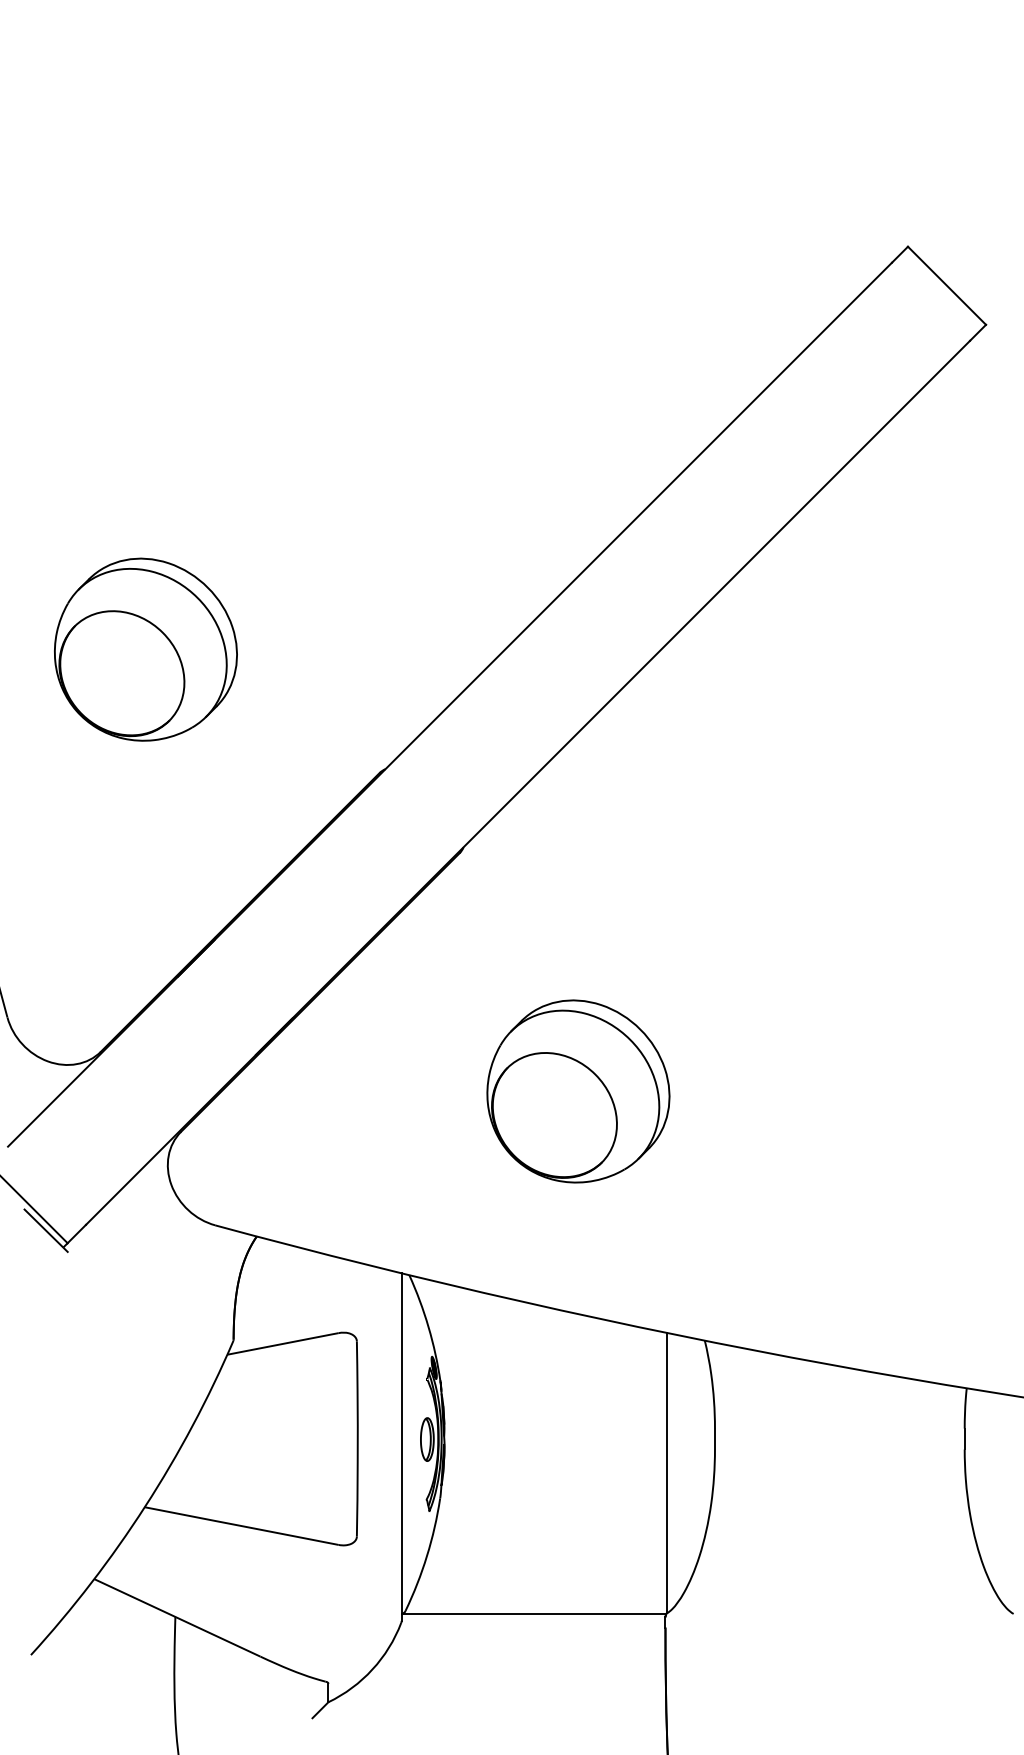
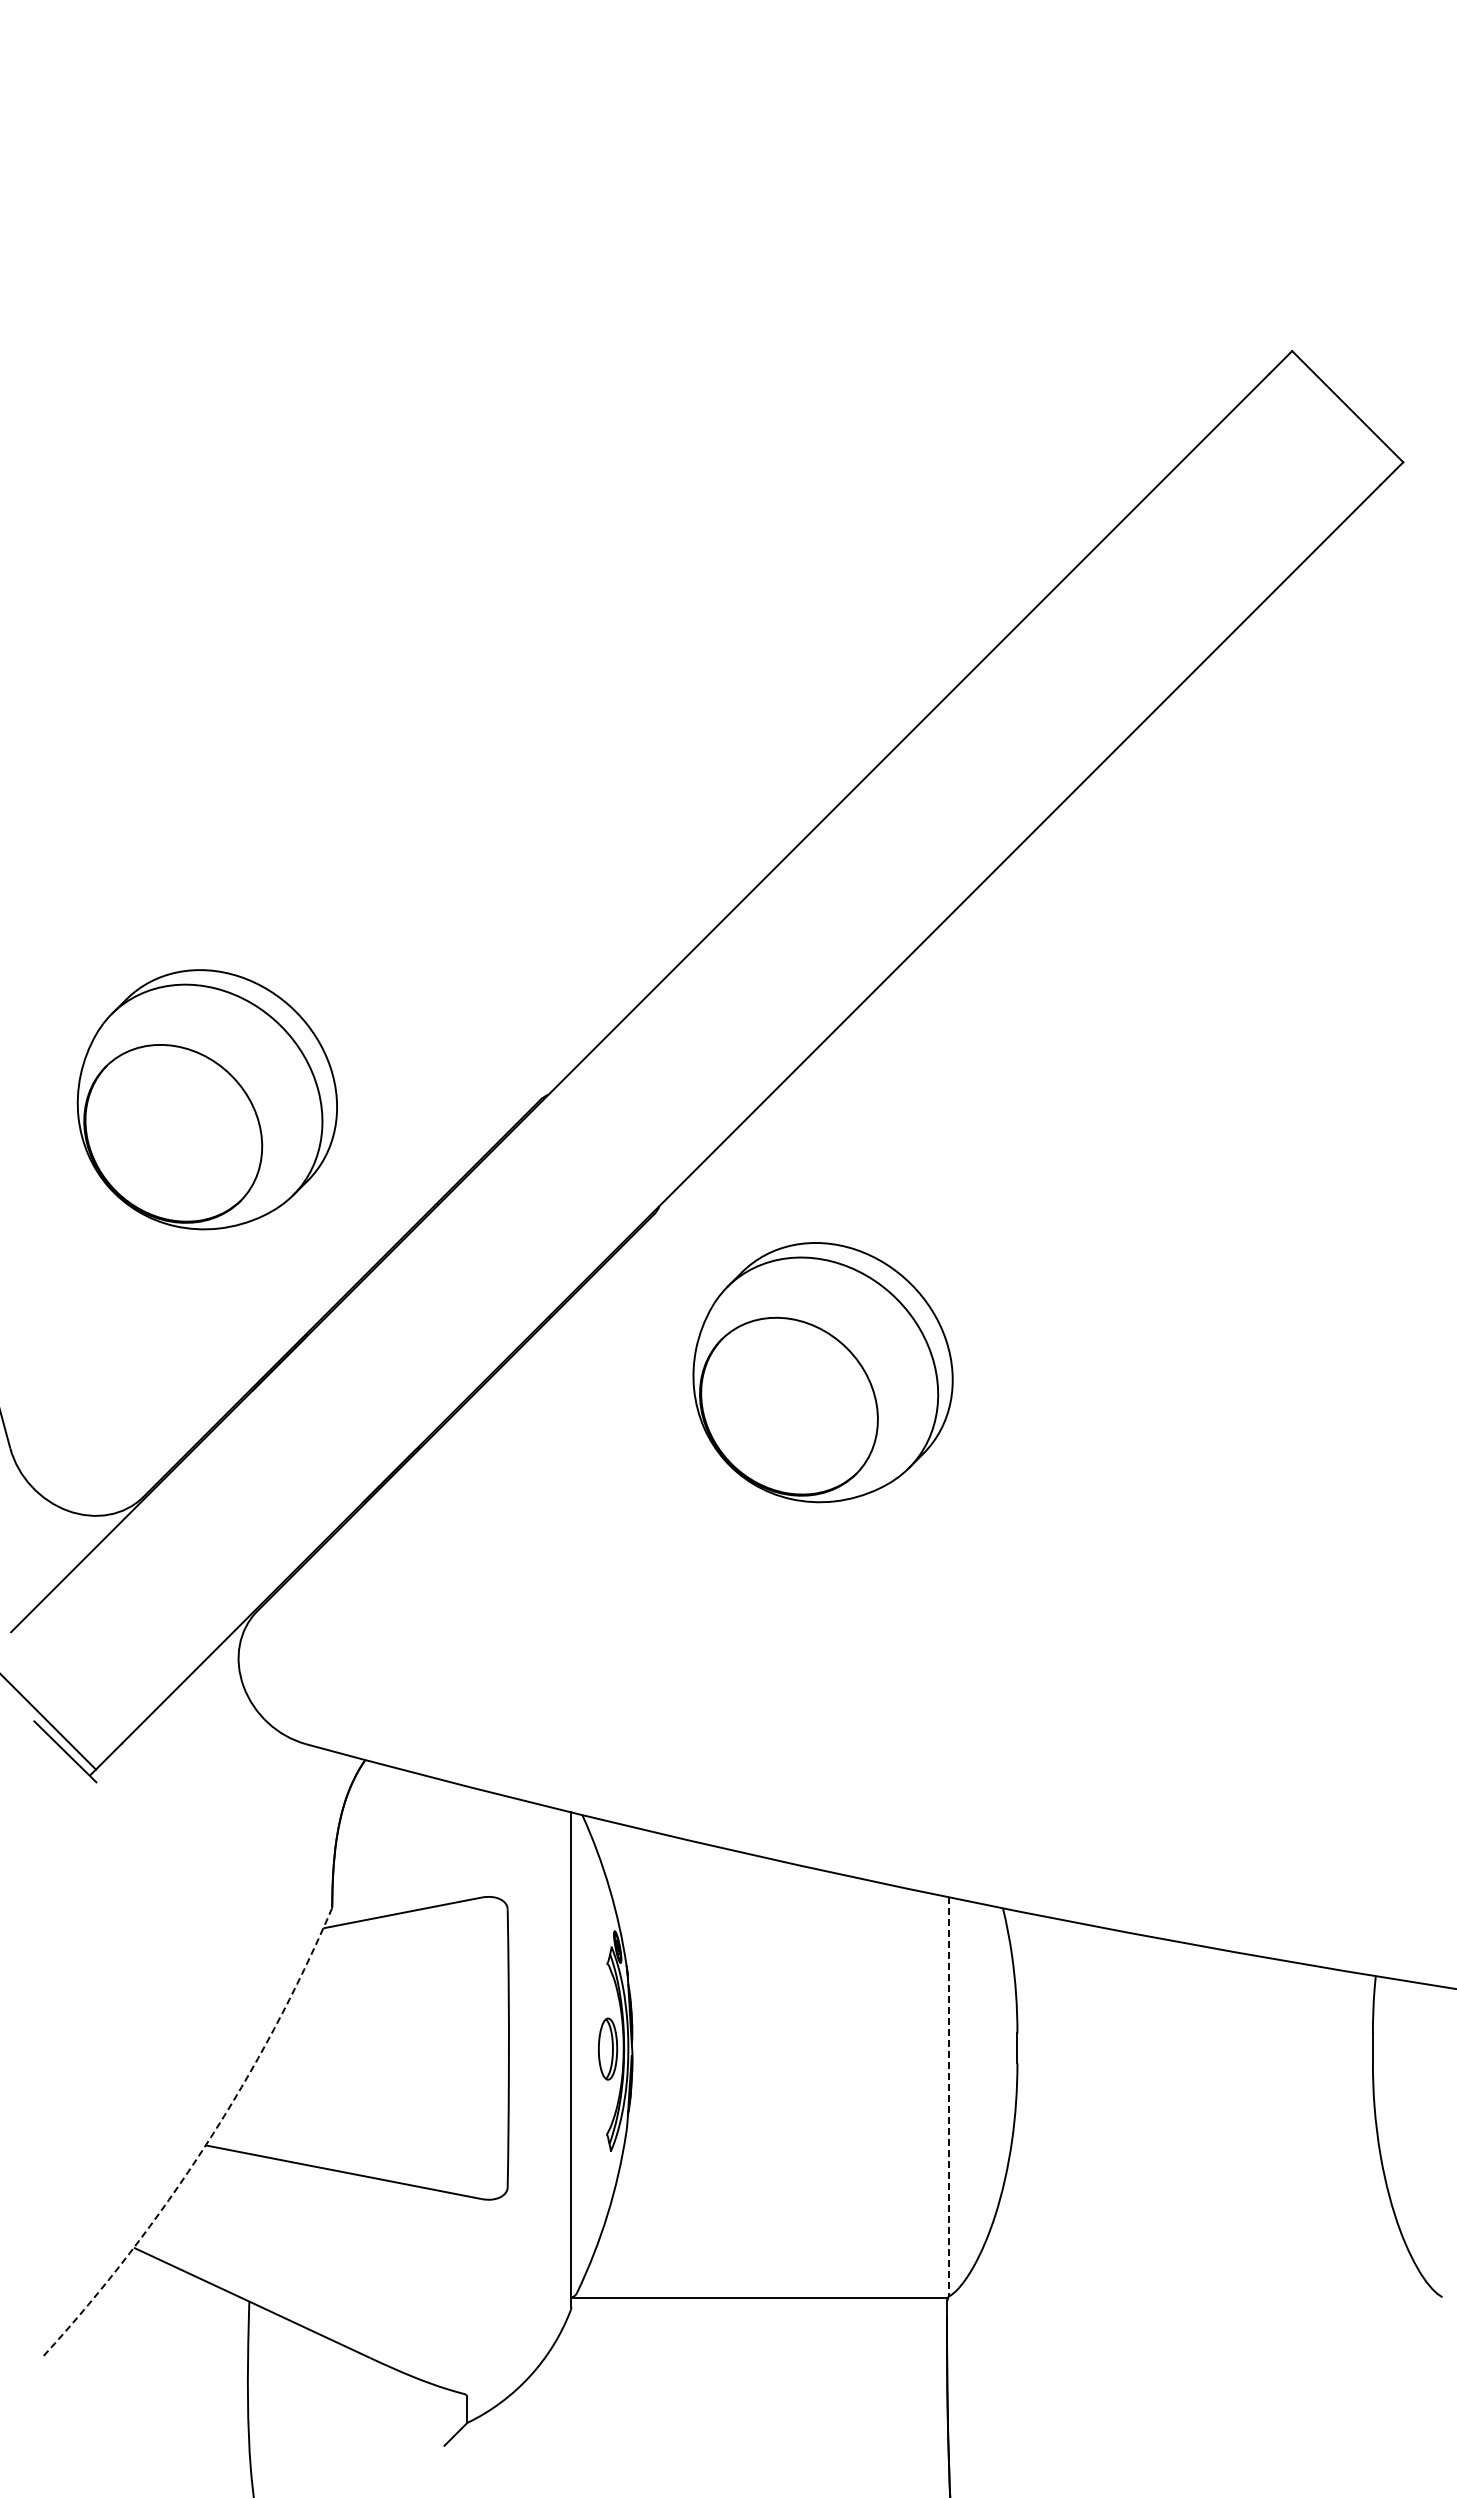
part: (145, 649) -> (206, 1099), moved
part: (578, 1091) -> (822, 1372), moved
line: (667, 1472) -> (949, 2096), solid -> dashed
arc: (145, 1506) -> (206, 2144), solid -> dashed

